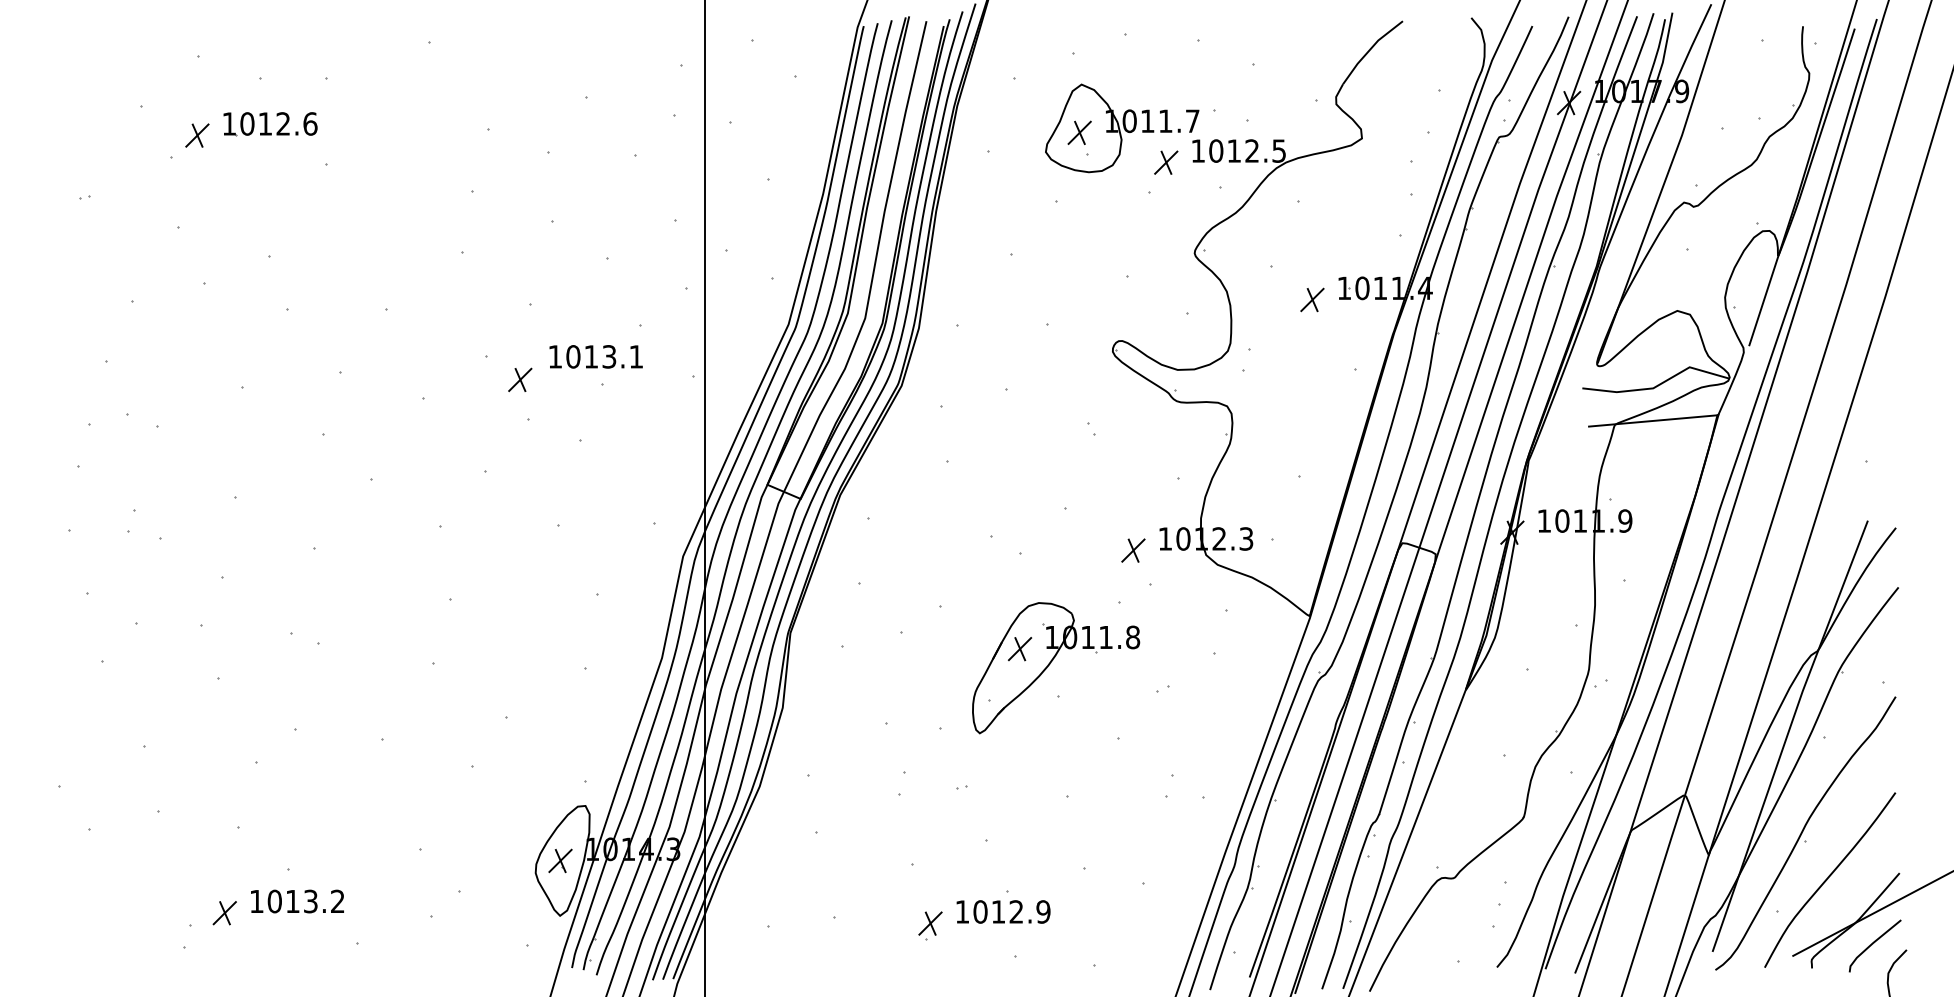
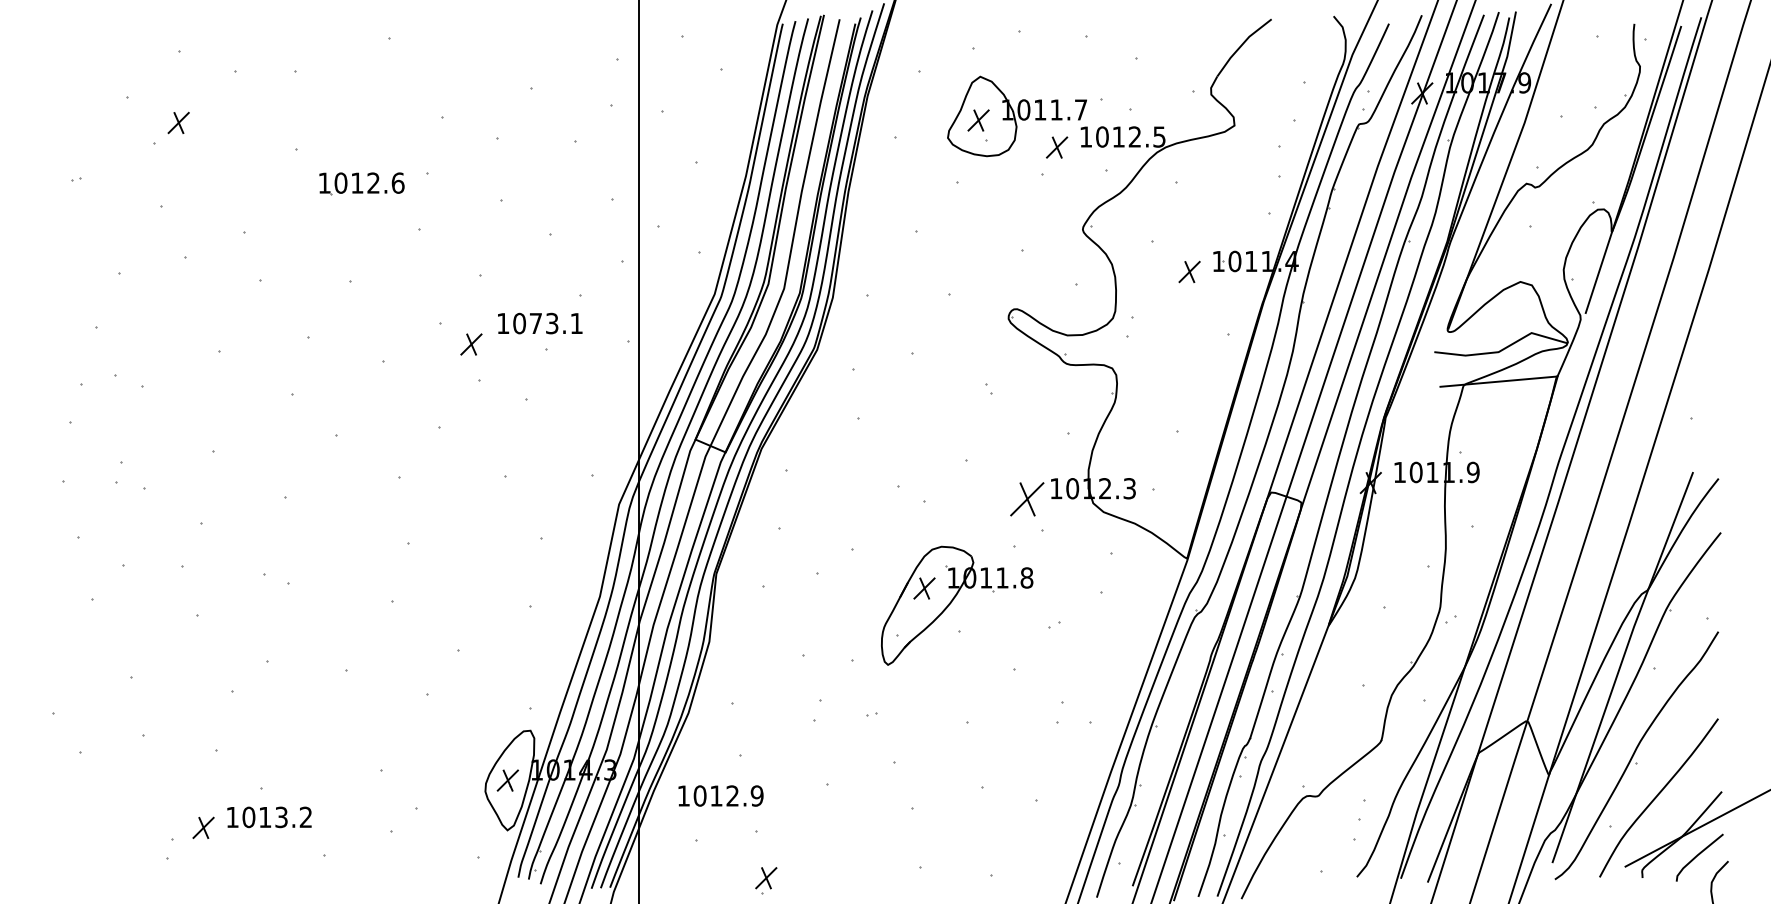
part: (270, 124) -> (361, 183), moved
text: (590, 356) -> (535, 323), 1013.1 -> 1073.1
part: (1133, 550) -> (1027, 499), size x1.6
part: (1003, 911) -> (720, 795), moved
part: (930, 925) -> (766, 879), moved

